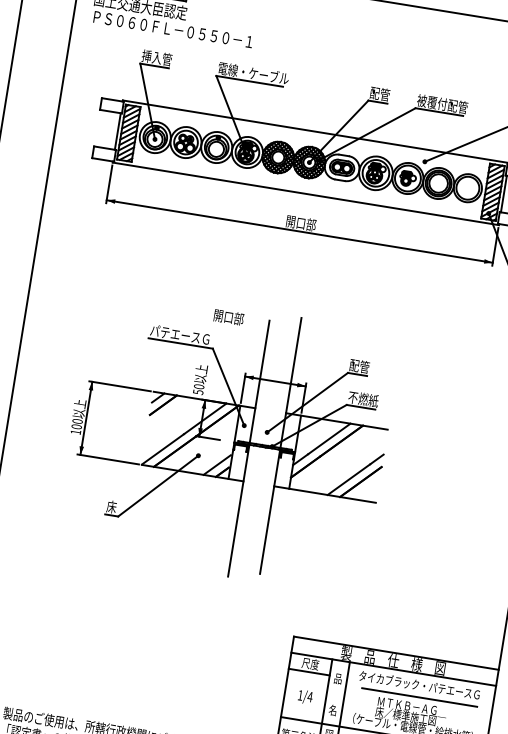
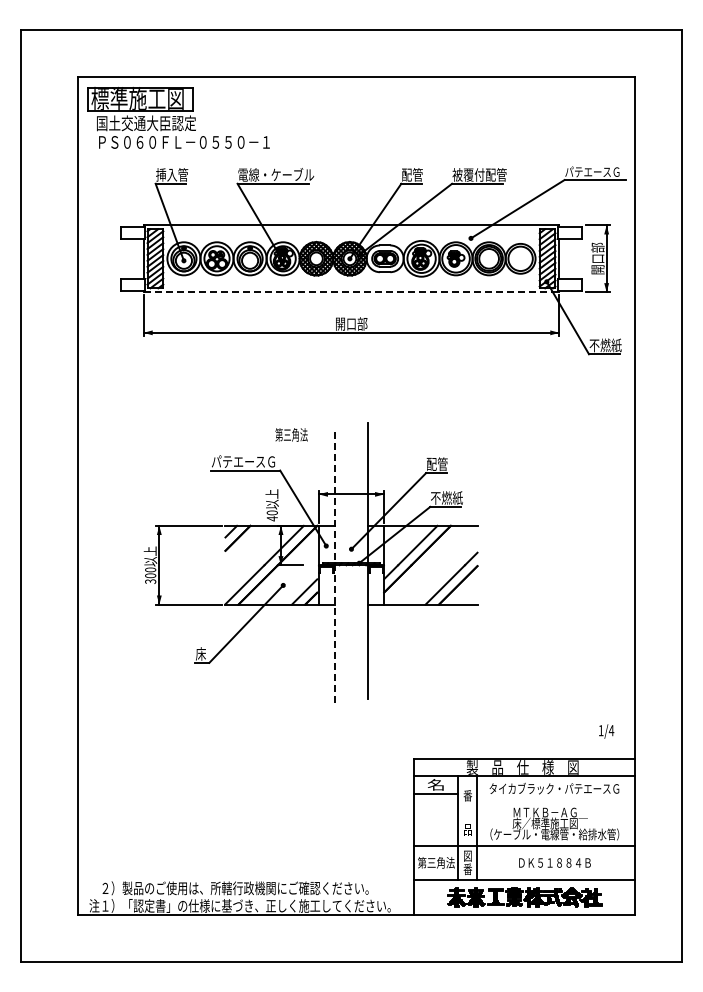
line: (305, 194) -> (351, 292), solid -> dashed
text: (228, 316) -> (291, 434), 開口部 -> 第三角法
text: (197, 391) -> (271, 518), 50 -> 40
text: (75, 432) -> (150, 581), 100 -> 300
line: (248, 448) -> (334, 569), solid -> dashed
text: (310, 663) -> (436, 784), 尺度 -> 名
text: (337, 678) -> (467, 795), 品 -> 番
text: (305, 697) -> (606, 731), moved
line: (419, 697) -> (556, 801), removed
text: (332, 710) -> (467, 829), 名 -> 品

